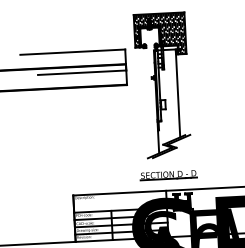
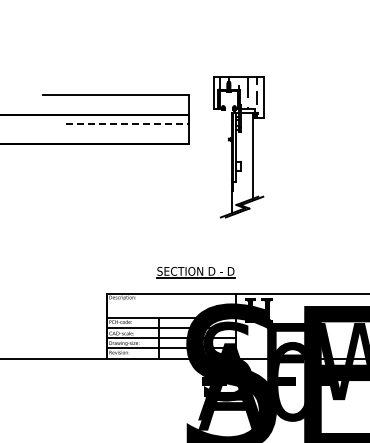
line: (81, 72) -> (127, 123), solid -> dashed
part: (162, 85) -> (238, 147), size x0.7
part: (168, 175) -> (195, 272), moved

